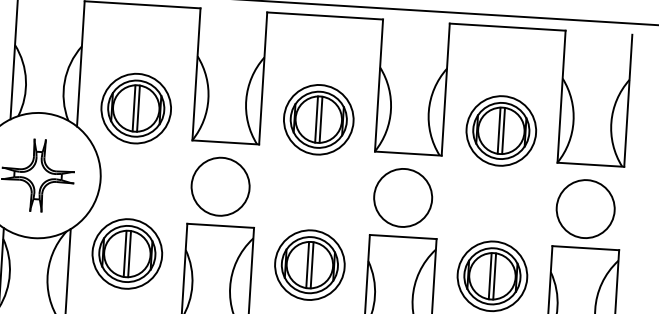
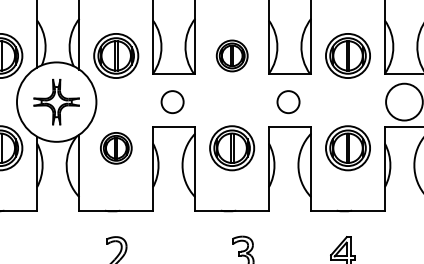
part: (319, 119) -> (232, 55), size x0.7
circle: (220, 185) -> (172, 101), size x0.6
circle: (403, 196) -> (288, 101), size x0.6
part: (127, 254) -> (116, 148), size x0.7

